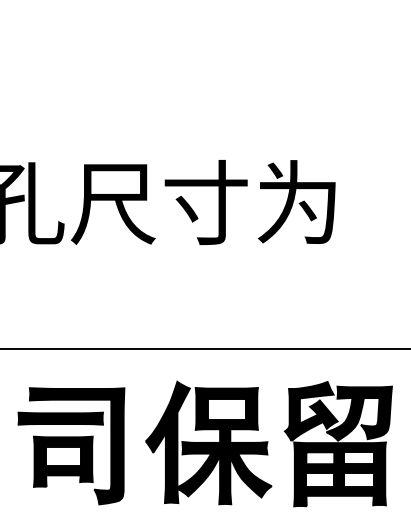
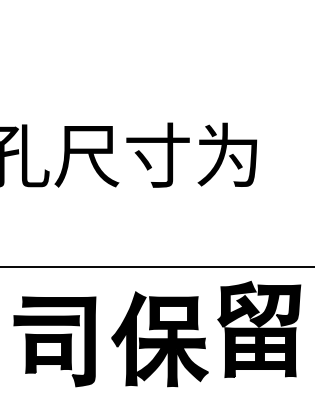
part: (337, 444) -> (258, 329), moved

